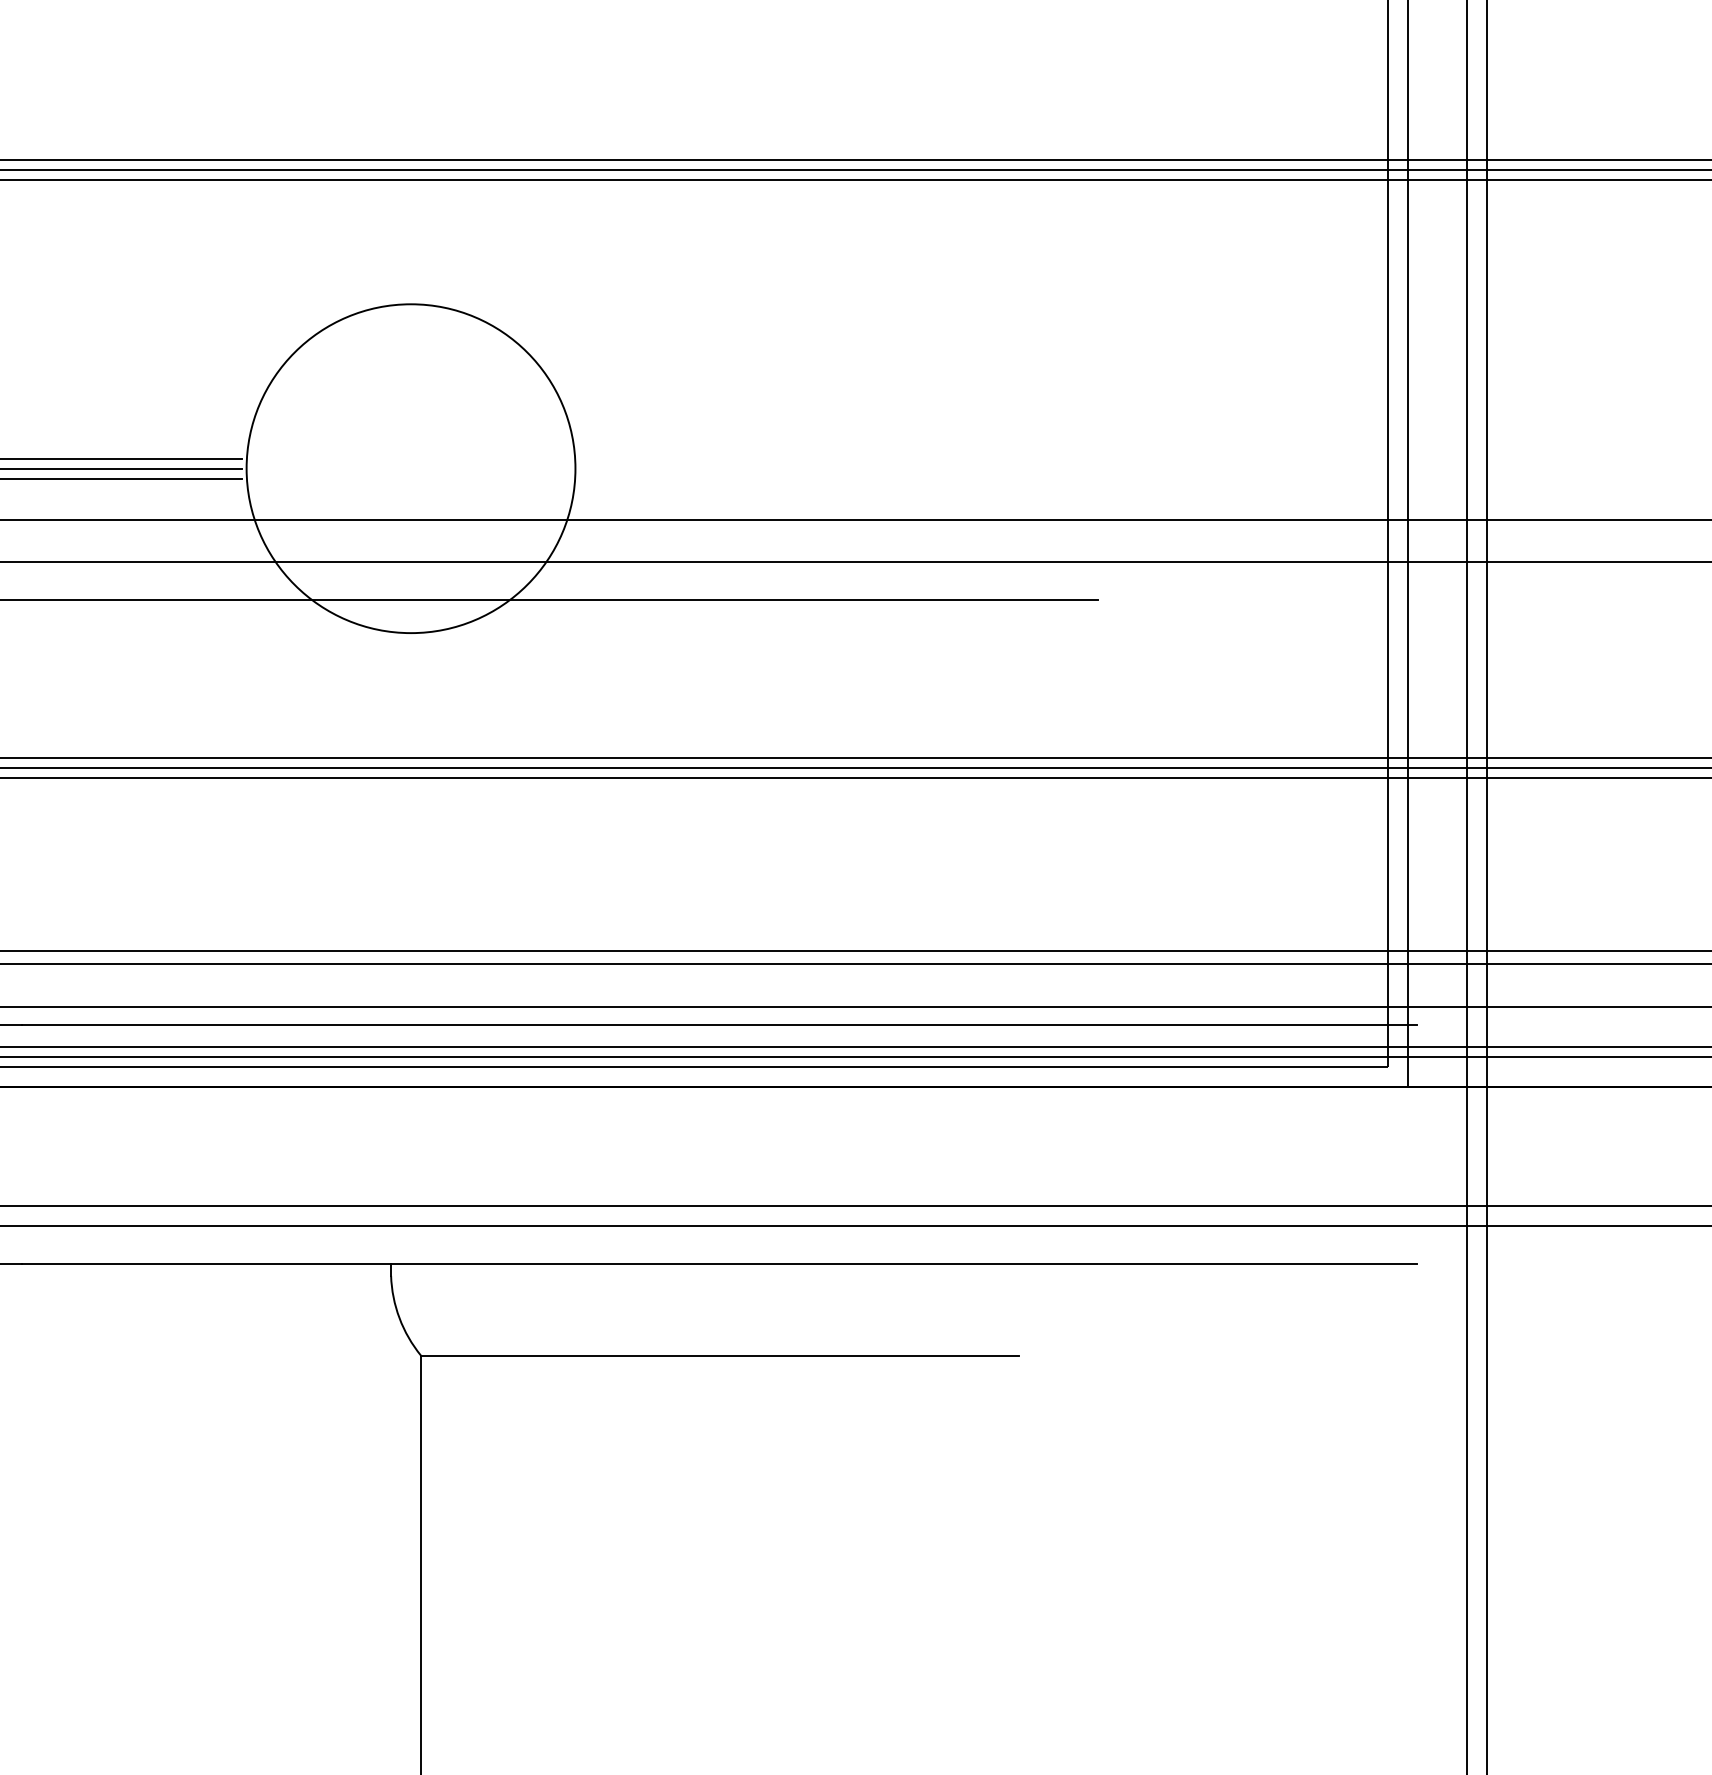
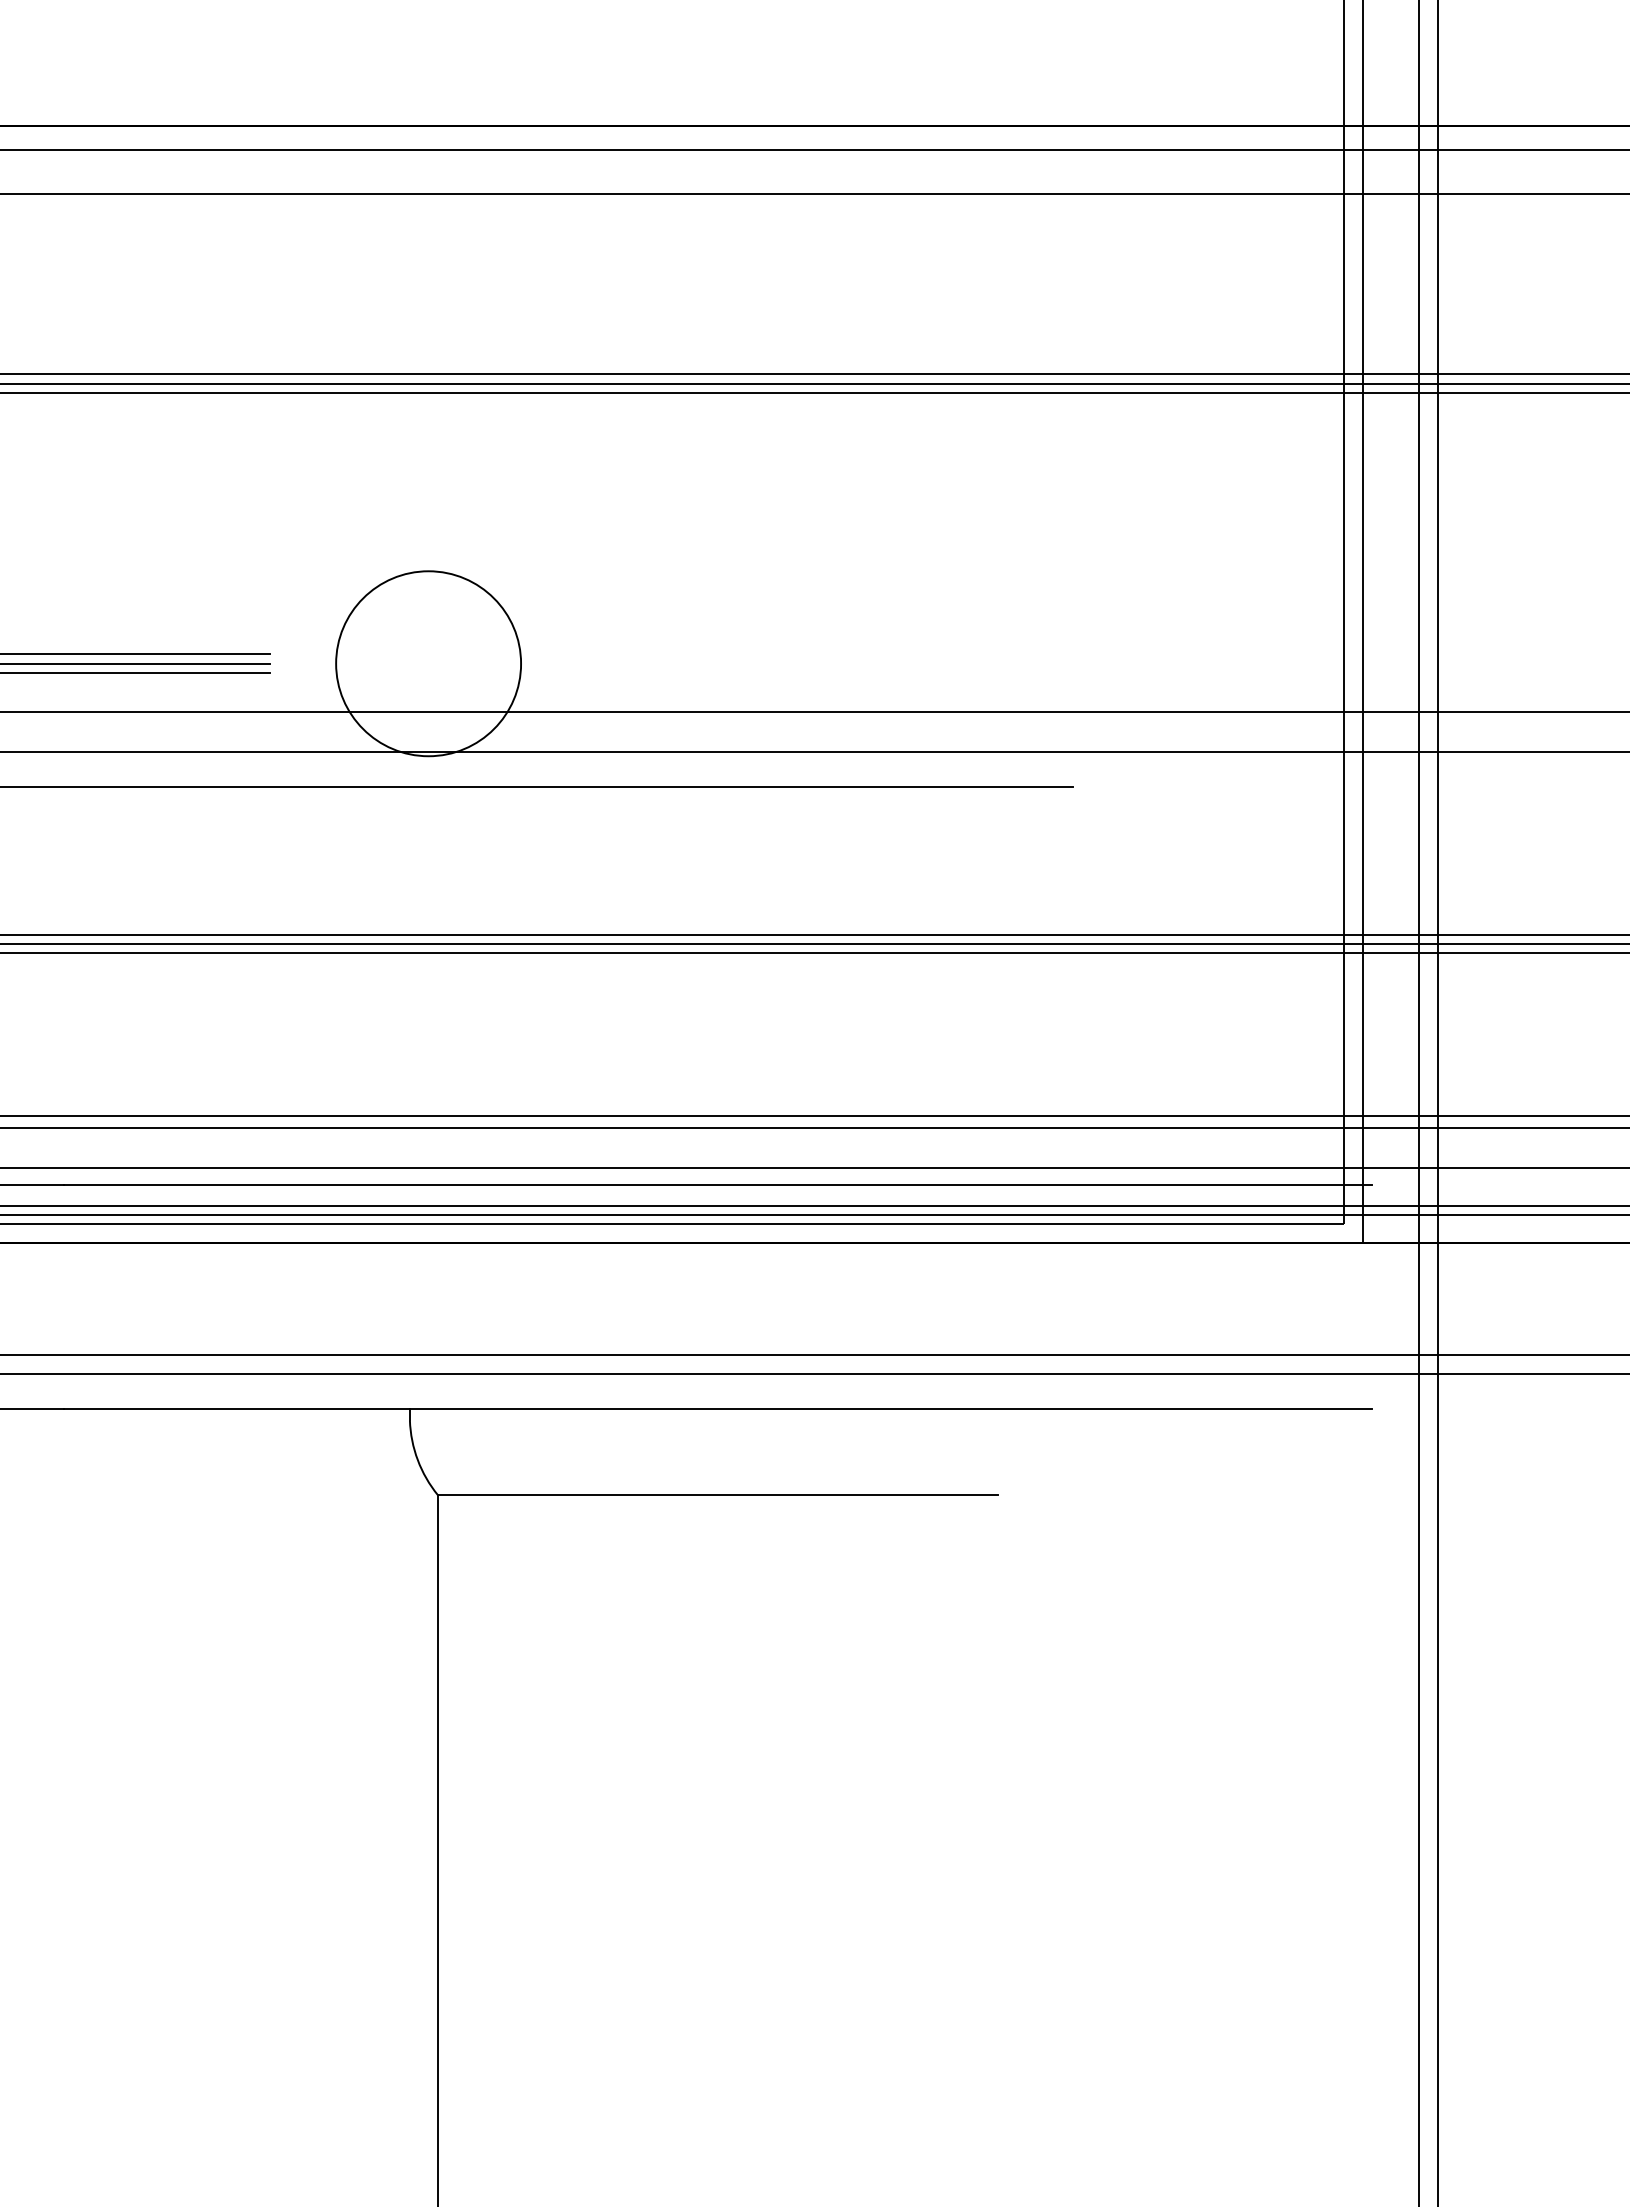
circle: (410, 468) -> (428, 663), size x0.6

